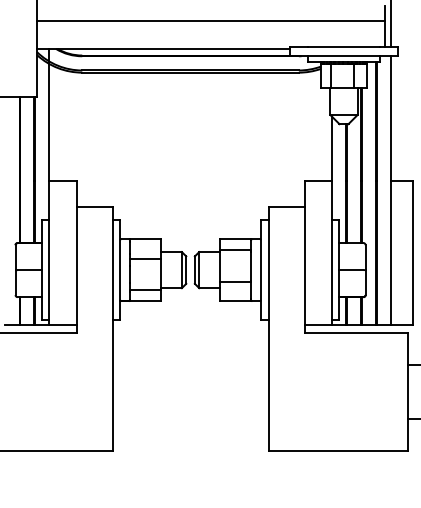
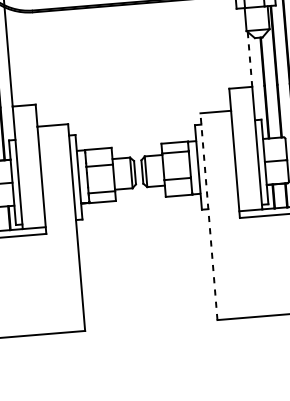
line: (331, 149) -> (249, 60), solid -> dashed
line: (268, 328) -> (208, 216), solid -> dashed

